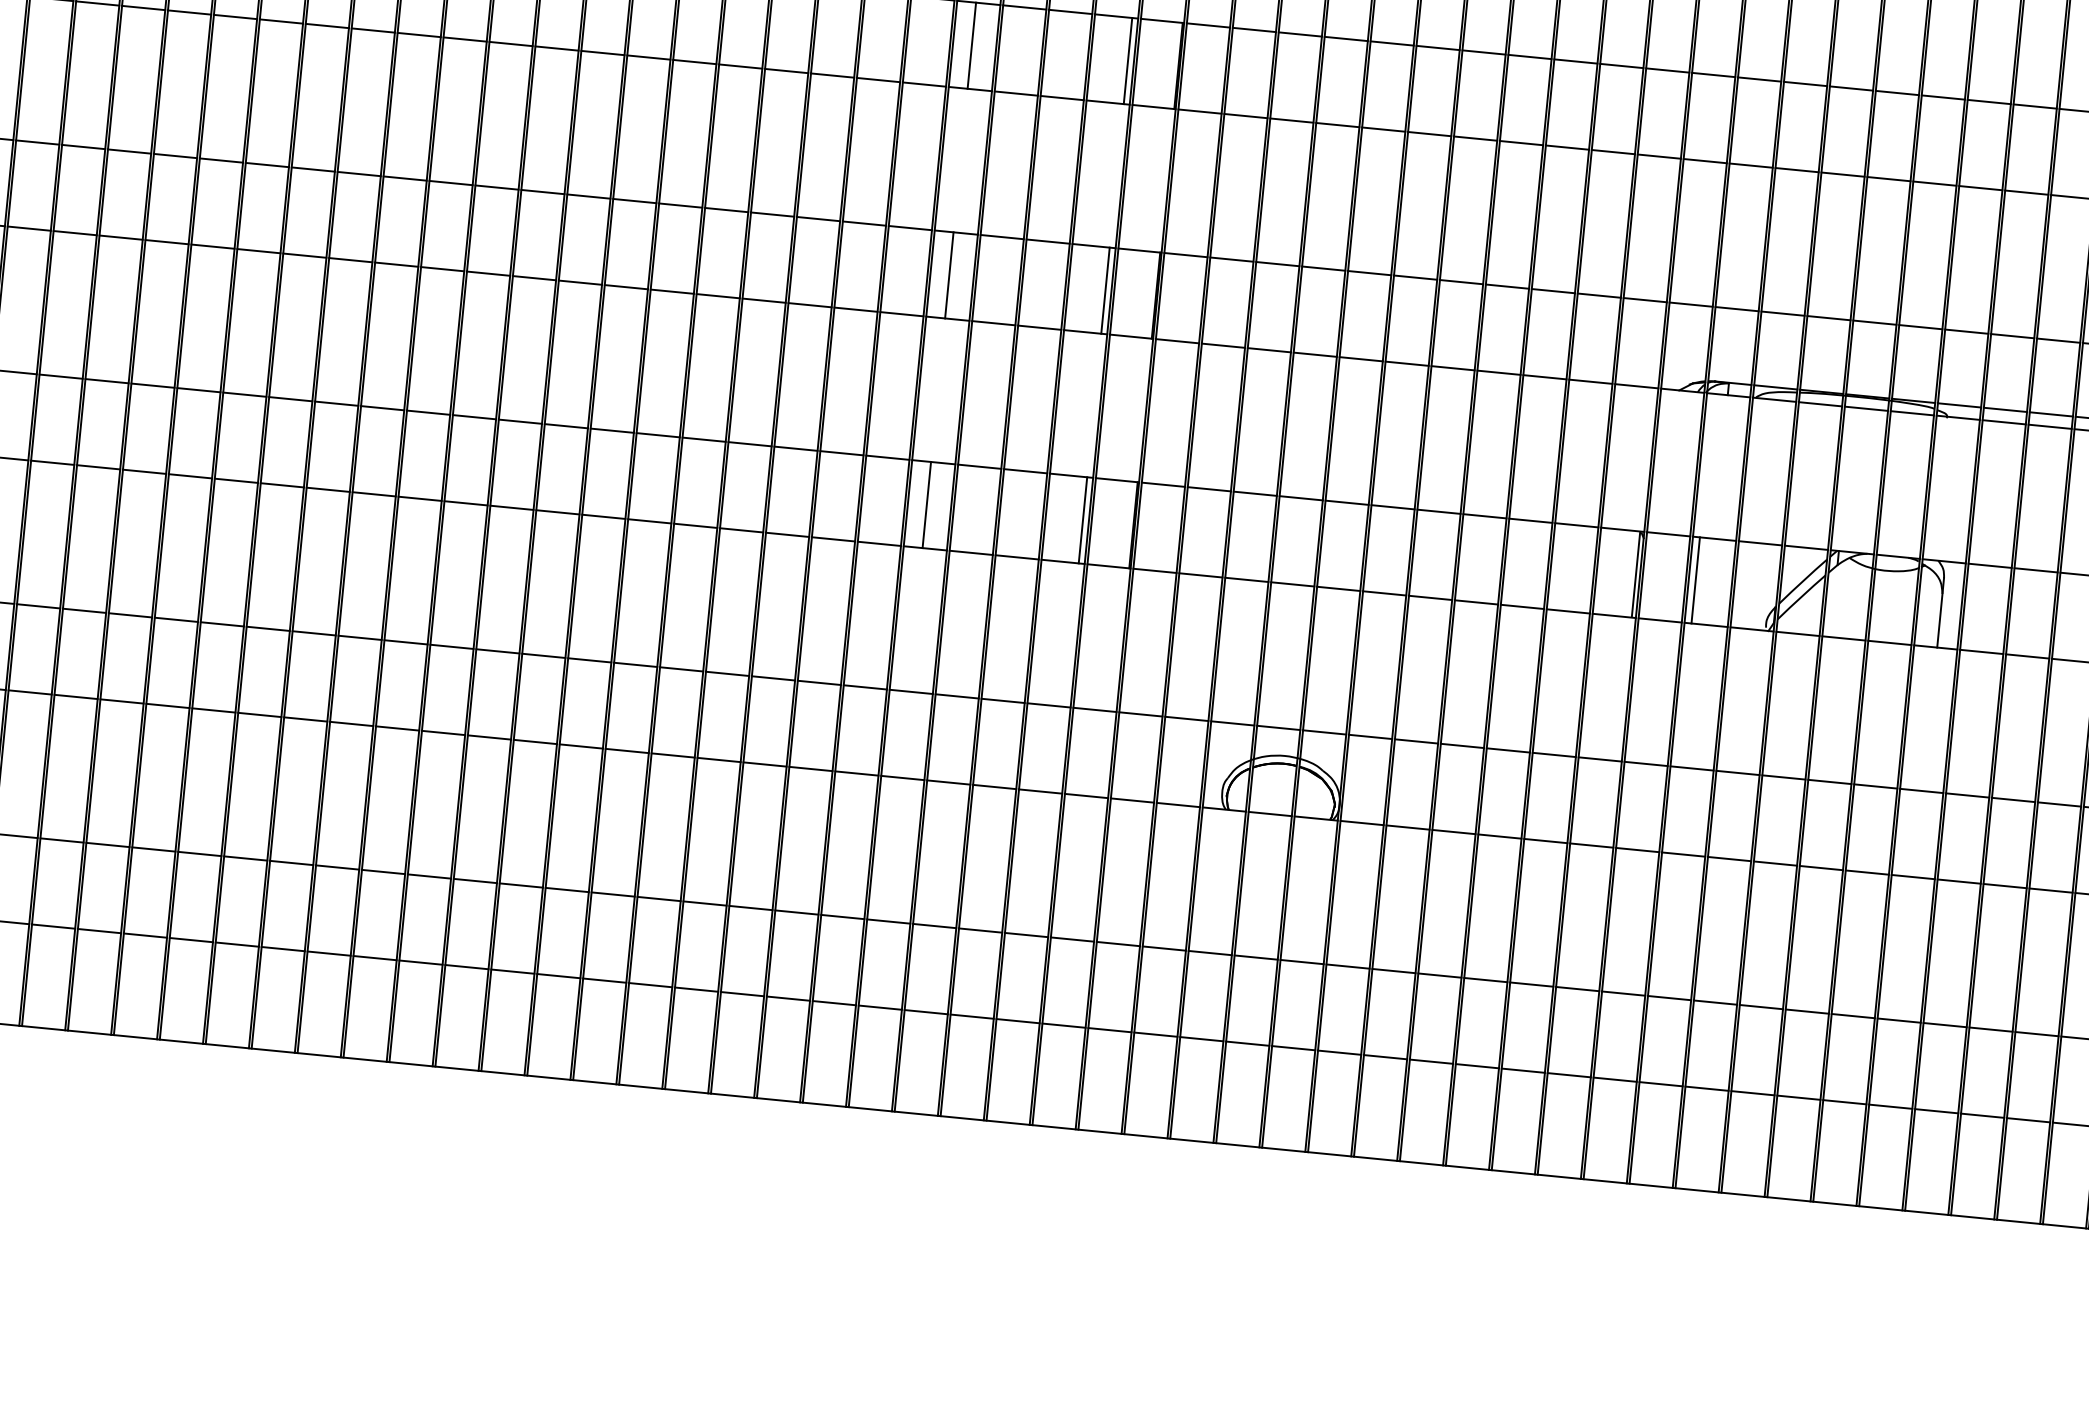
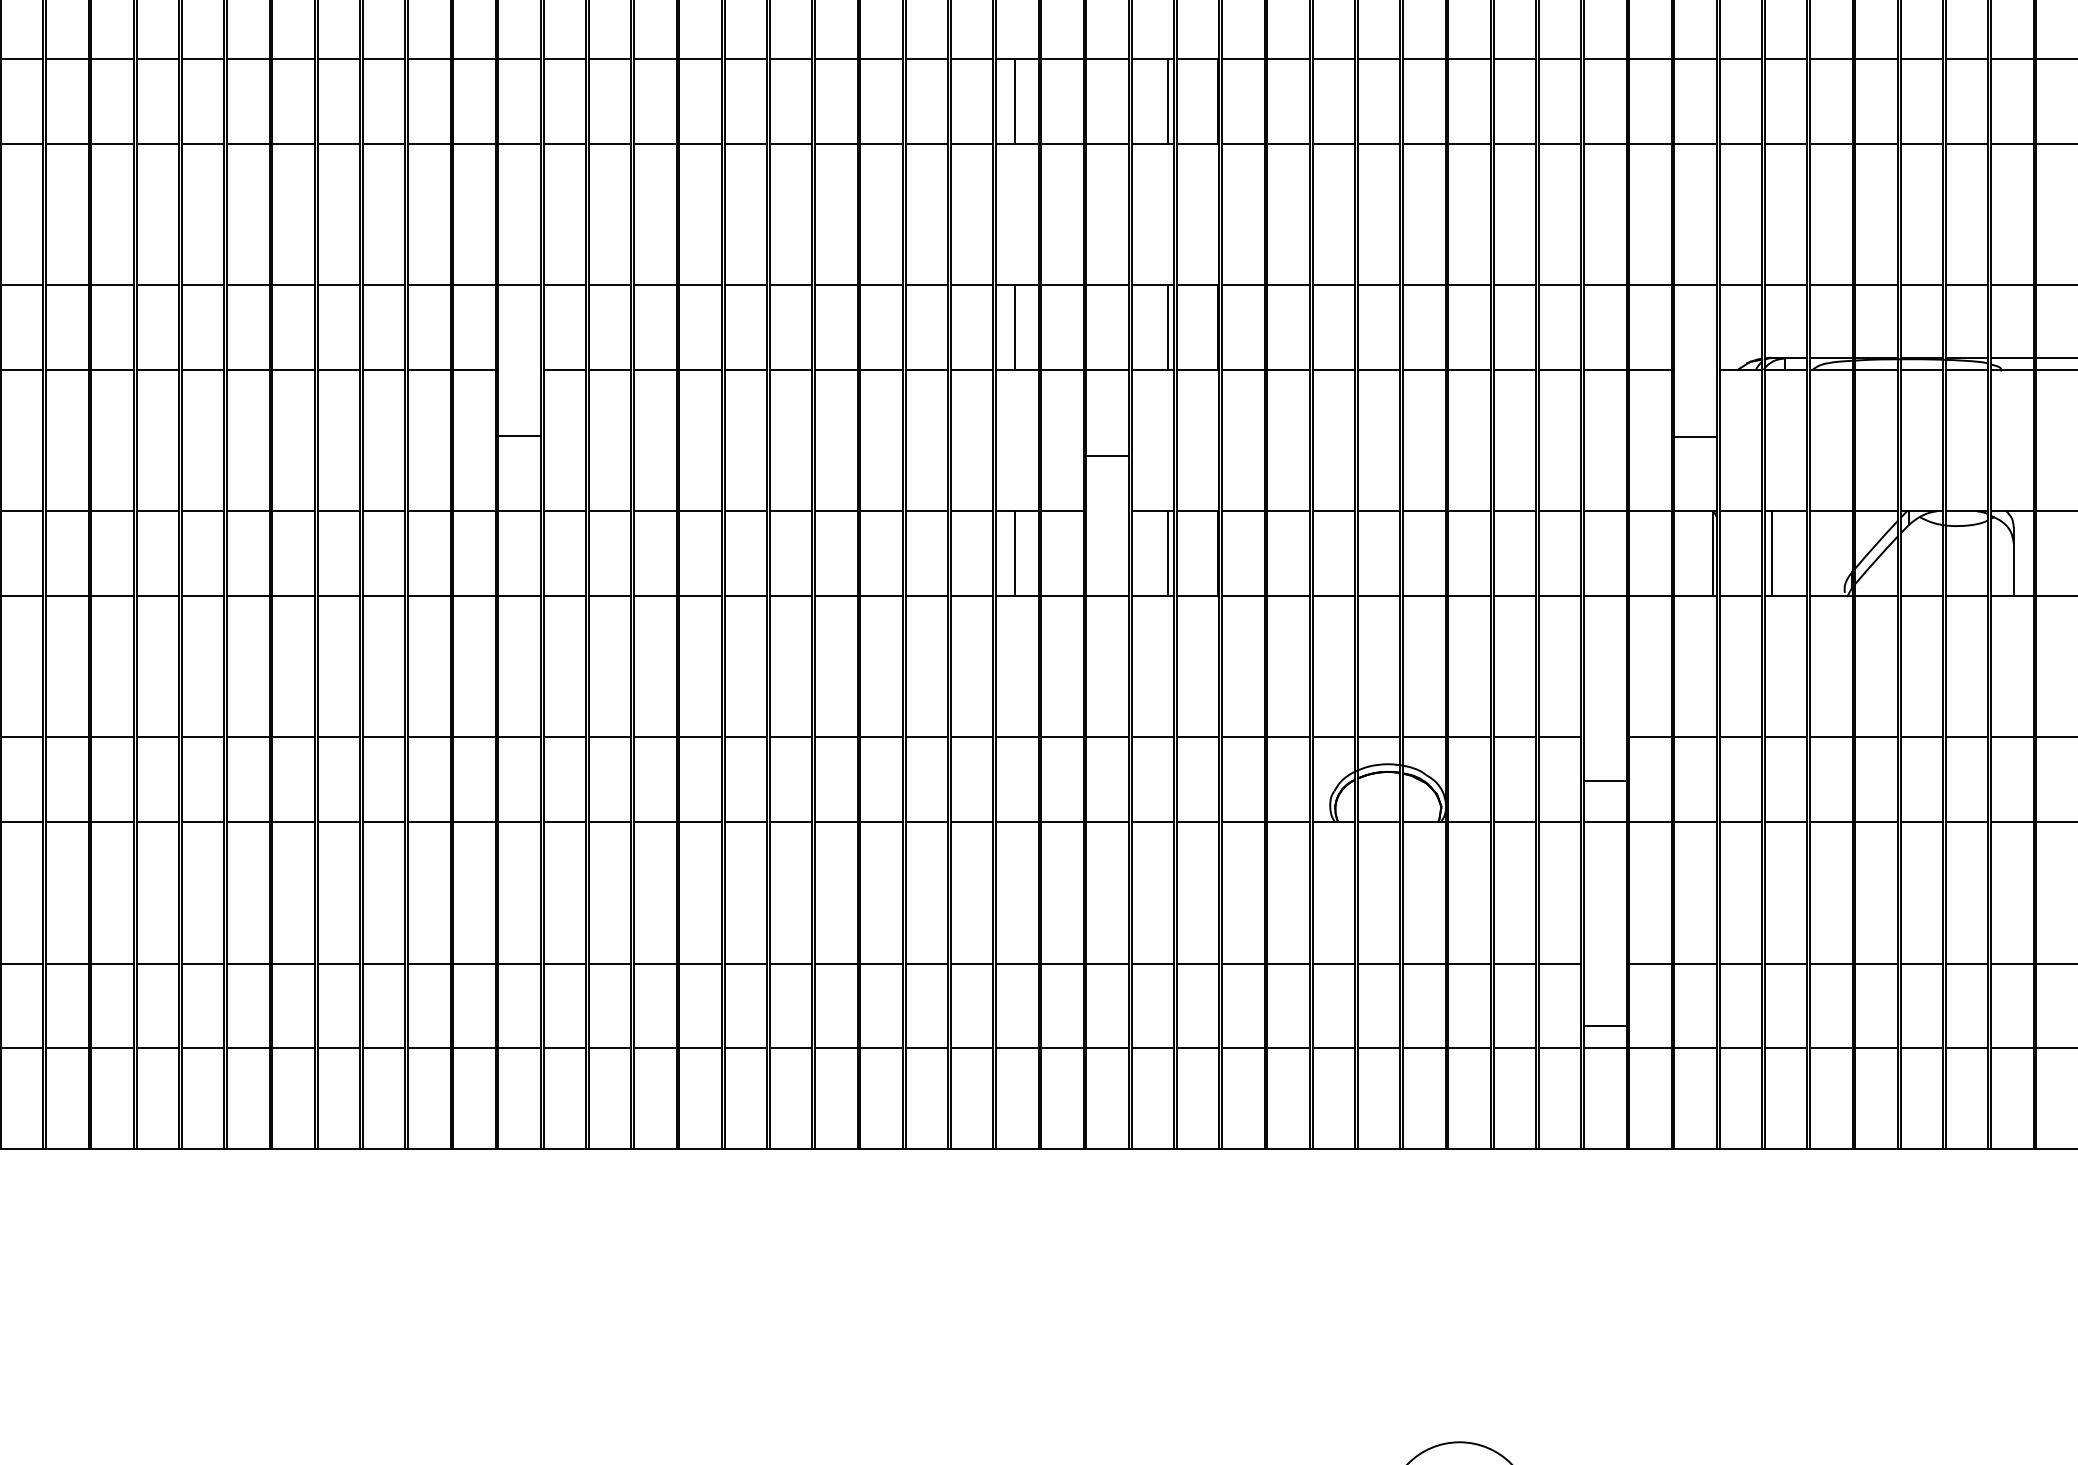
line: (442, 268) -> (519, 435), moved
line: (1636, 385) -> (1695, 436), moved
line: (1025, 471) -> (1107, 456), moved
line: (1508, 750) -> (1605, 781), moved
line: (1486, 979) -> (1605, 1025), moved

